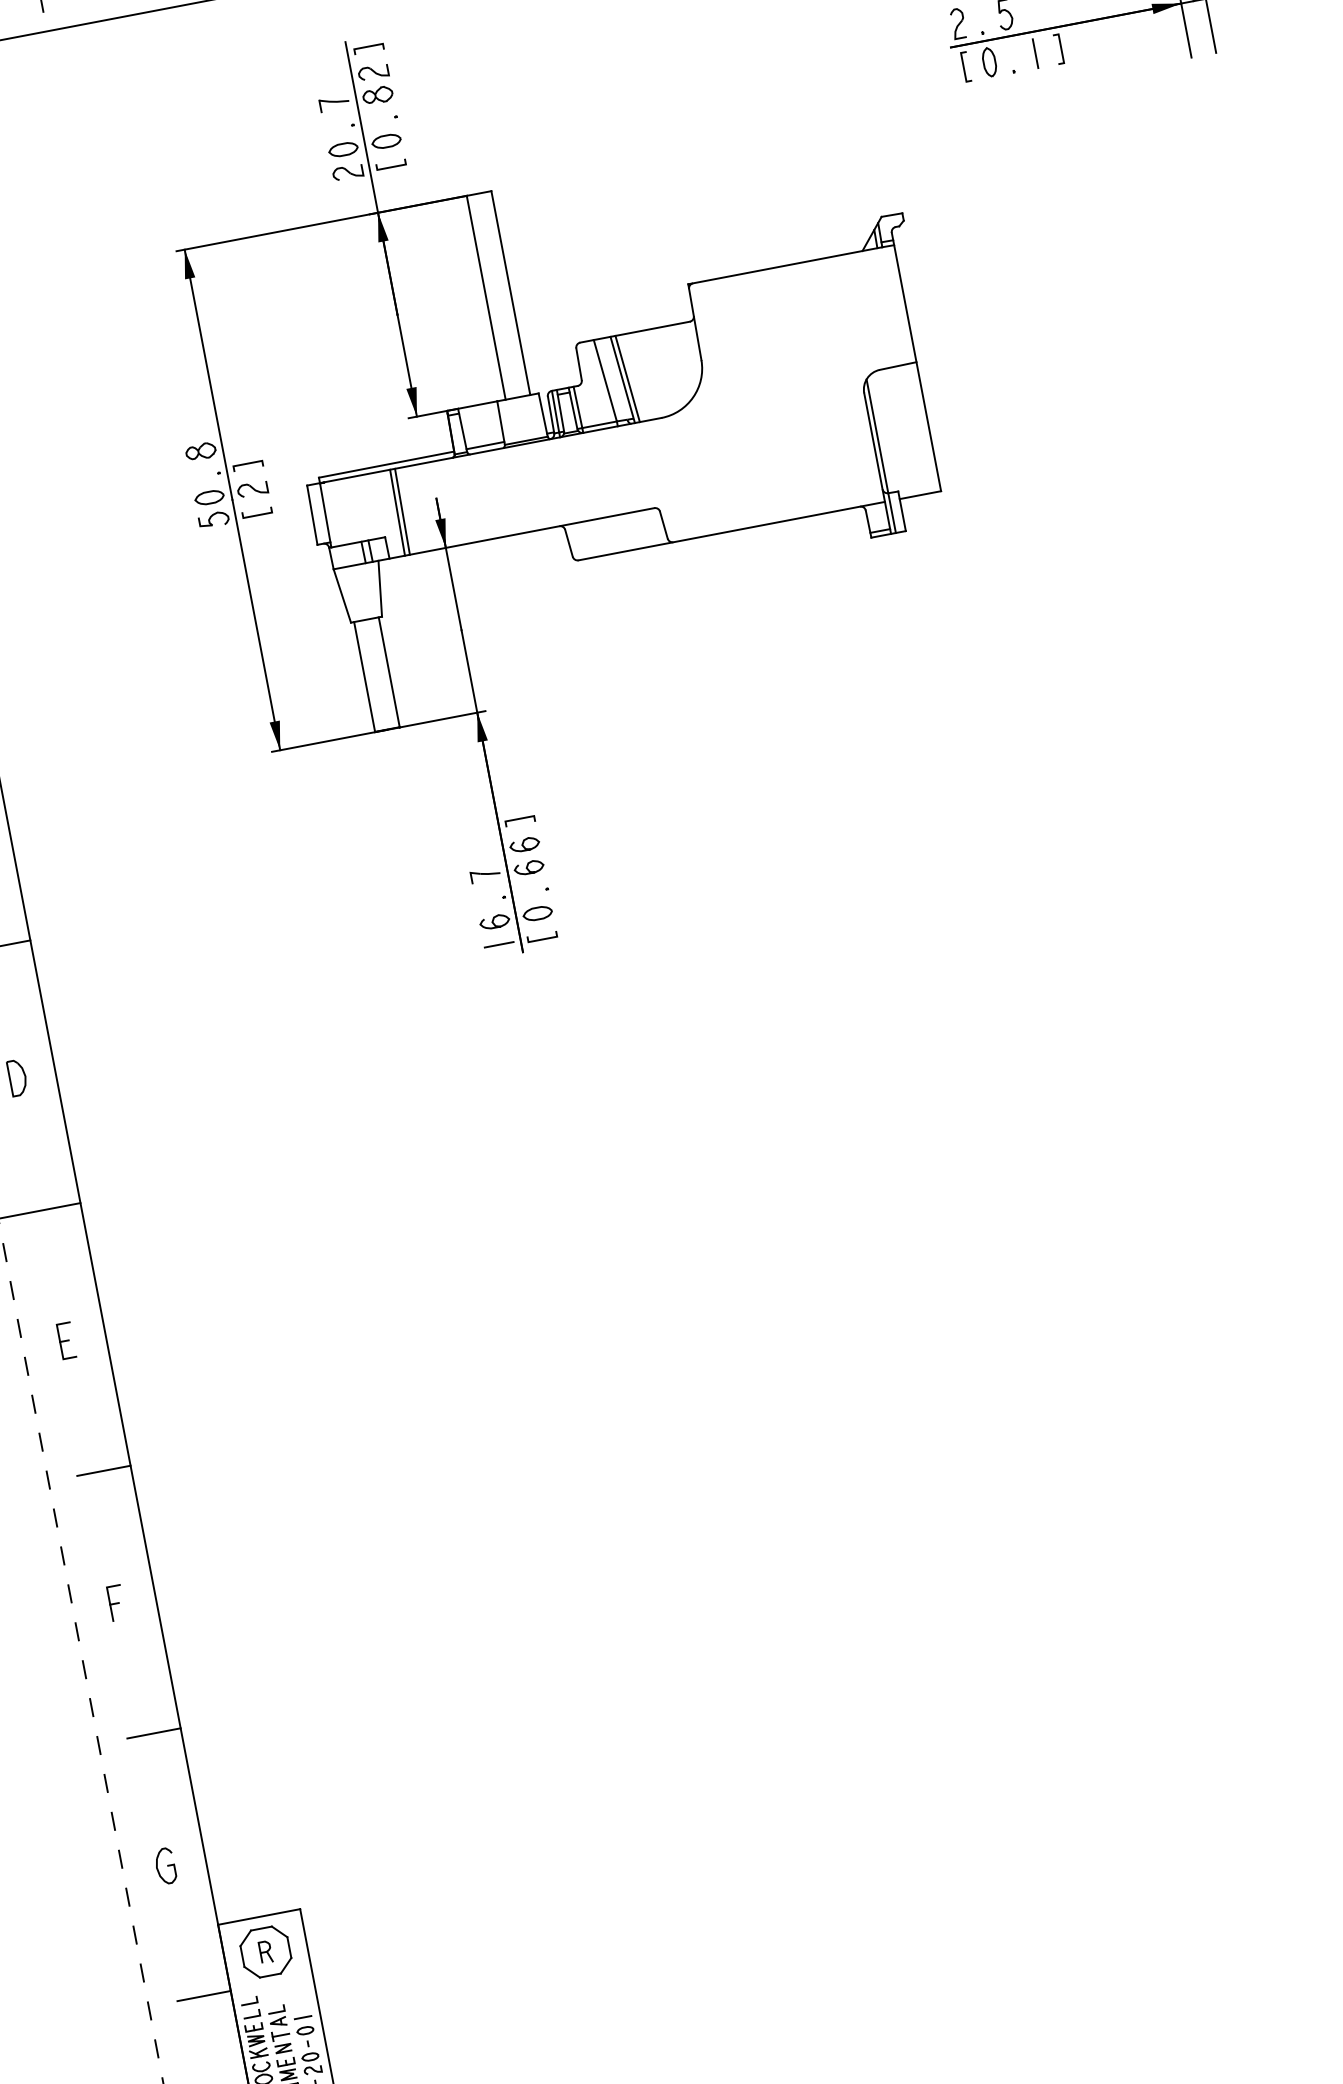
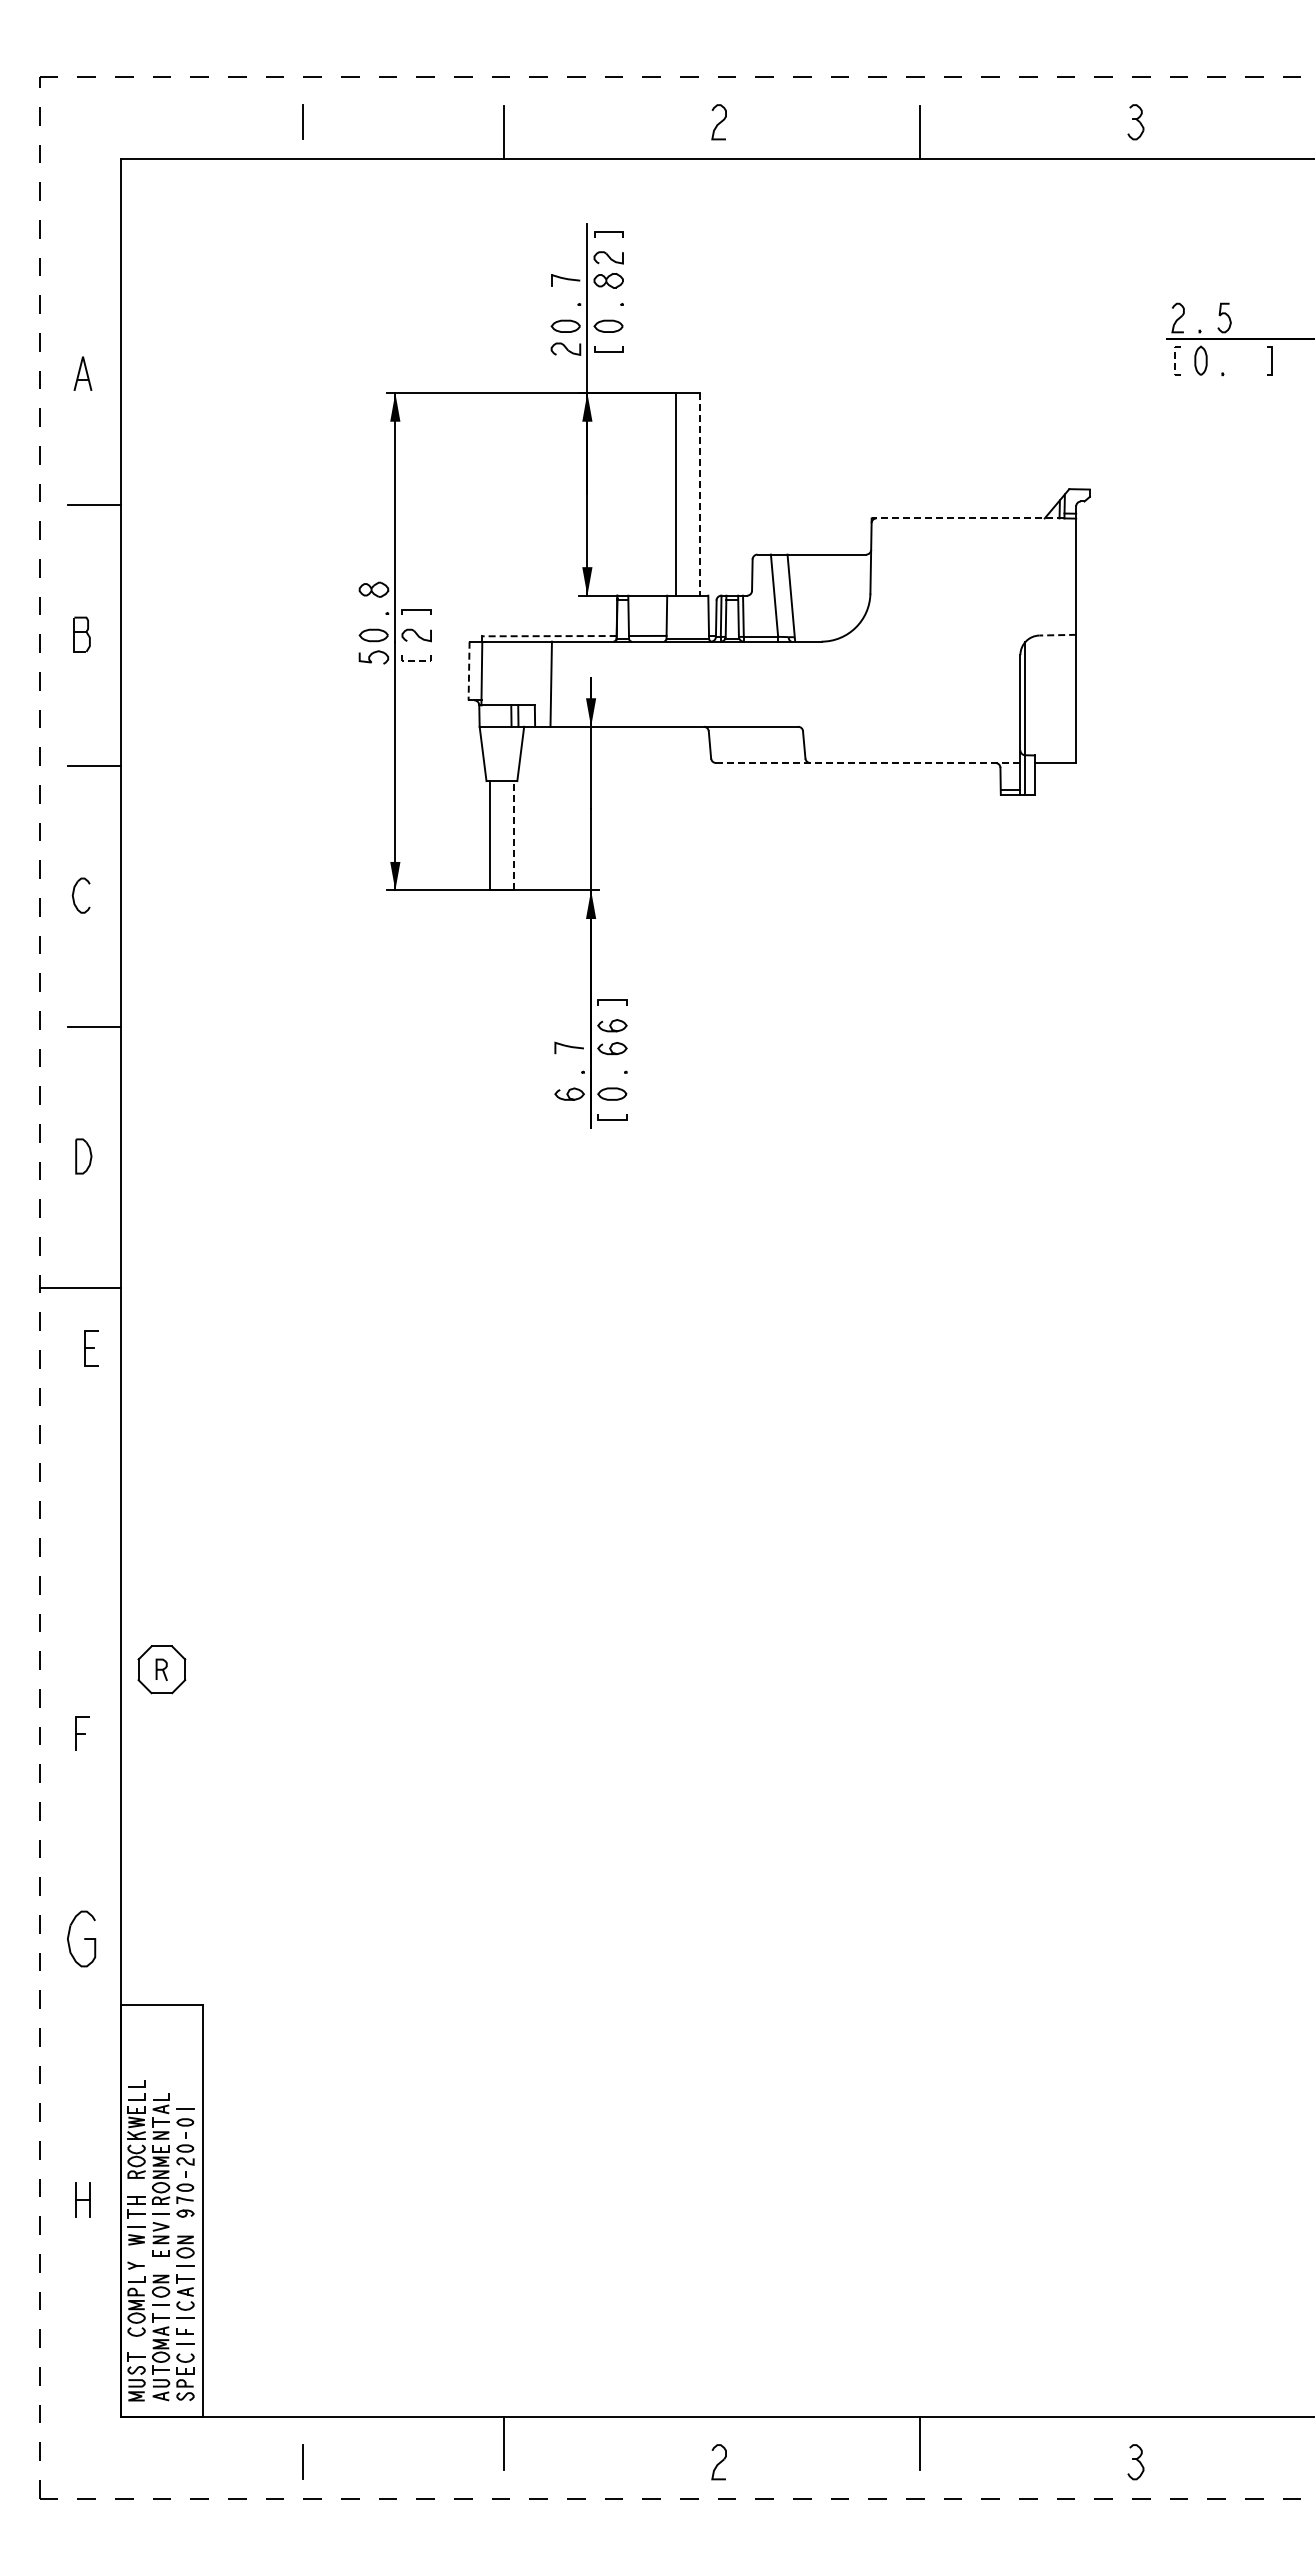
line: (1035, 53) -> (1246, 360), removed
line: (963, 67) -> (1175, 361), solid -> dashed
line: (784, 265) -> (967, 518), solid -> dashed
line: (510, 293) -> (699, 494), solid -> dashed
line: (897, 366) -> (1057, 635), solid -> dashed
line: (627, 378) -> (796, 597), removed
line: (385, 465) -> (548, 636), solid -> dashed
line: (401, 511) -> (555, 683), removed
line: (258, 515) -> (417, 661), solid -> dashed
line: (312, 515) -> (469, 671), solid -> dashed
line: (731, 531) -> (867, 763), solid -> dashed
line: (389, 672) -> (514, 835), solid -> dashed
line: (498, 944) -> (569, 1116), removed
part: (66, 1340) -> (91, 1348), moved
line: (103, 1470) -> (94, 1548), removed
part: (116, 1602) -> (82, 1733), moved
line: (153, 1733) -> (94, 1809), removed
part: (164, 1866) -> (80, 1939), size x1.6
part: (265, 1951) -> (161, 1669), moved
line: (203, 1995) -> (94, 2070), removed

